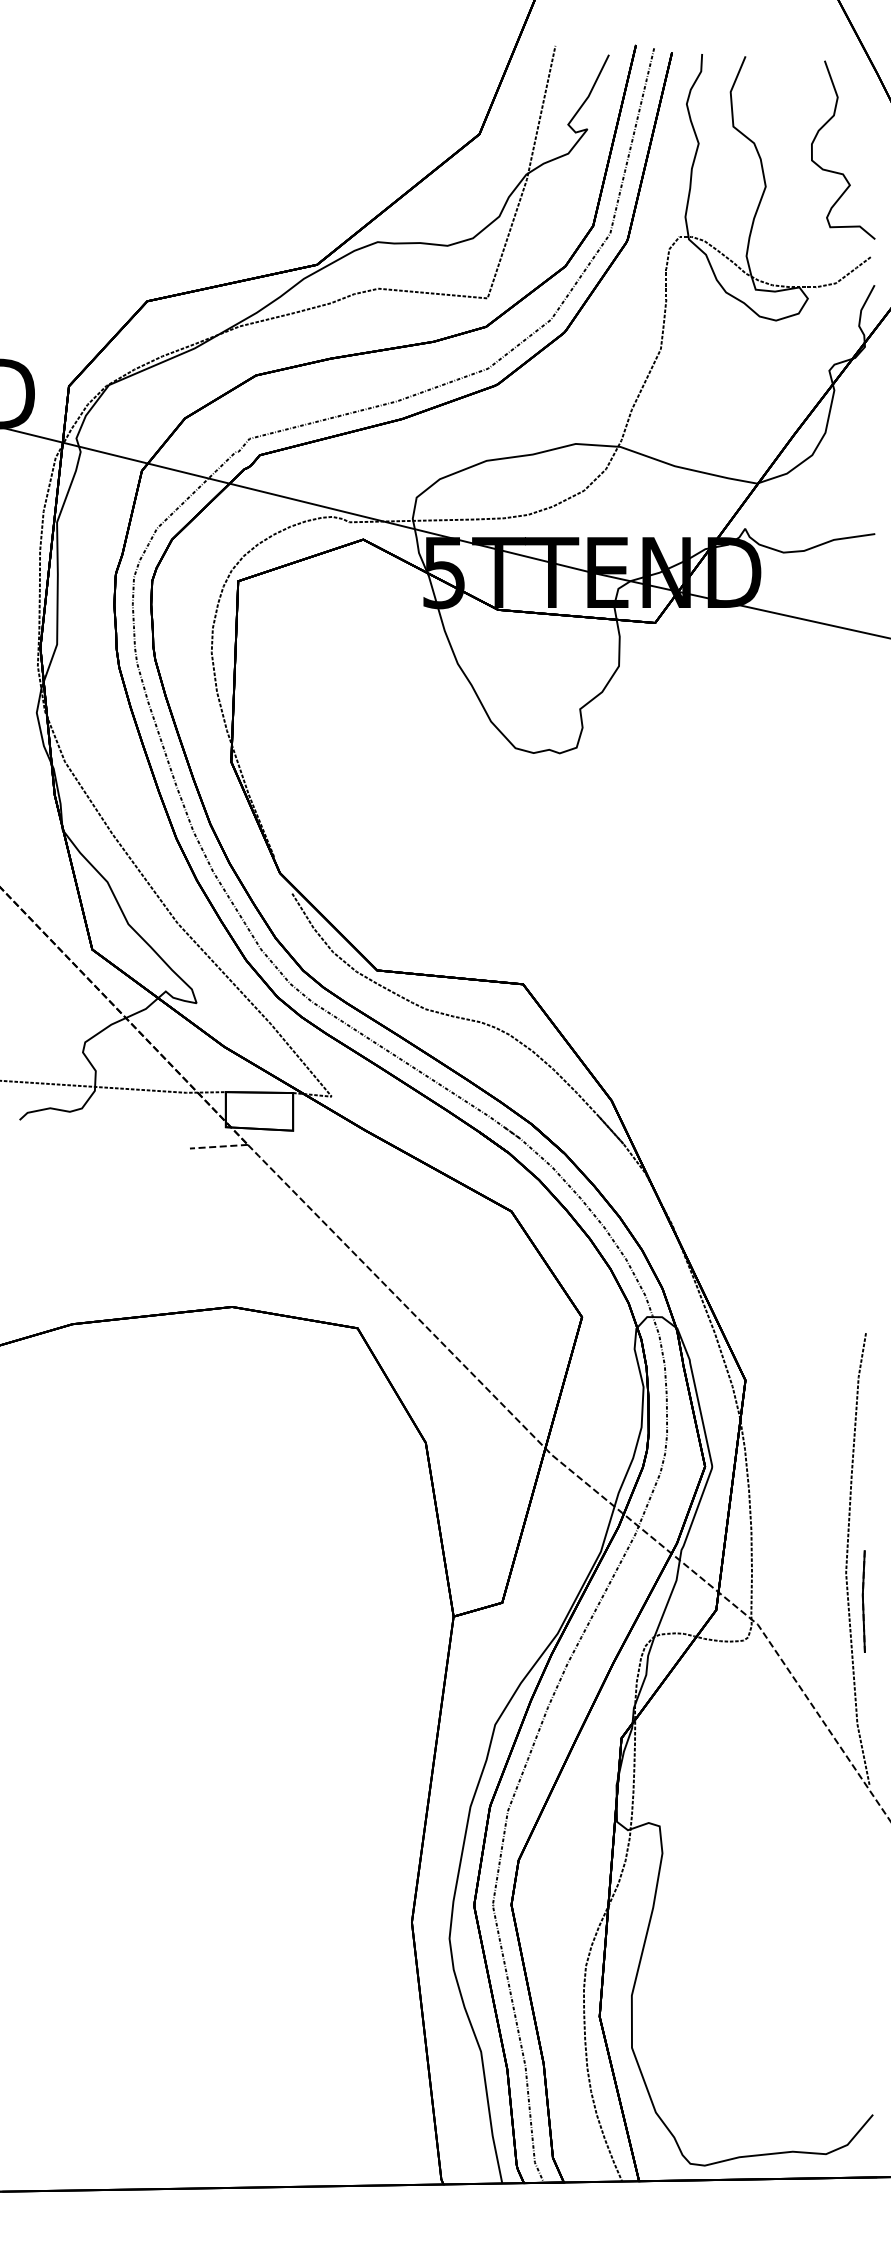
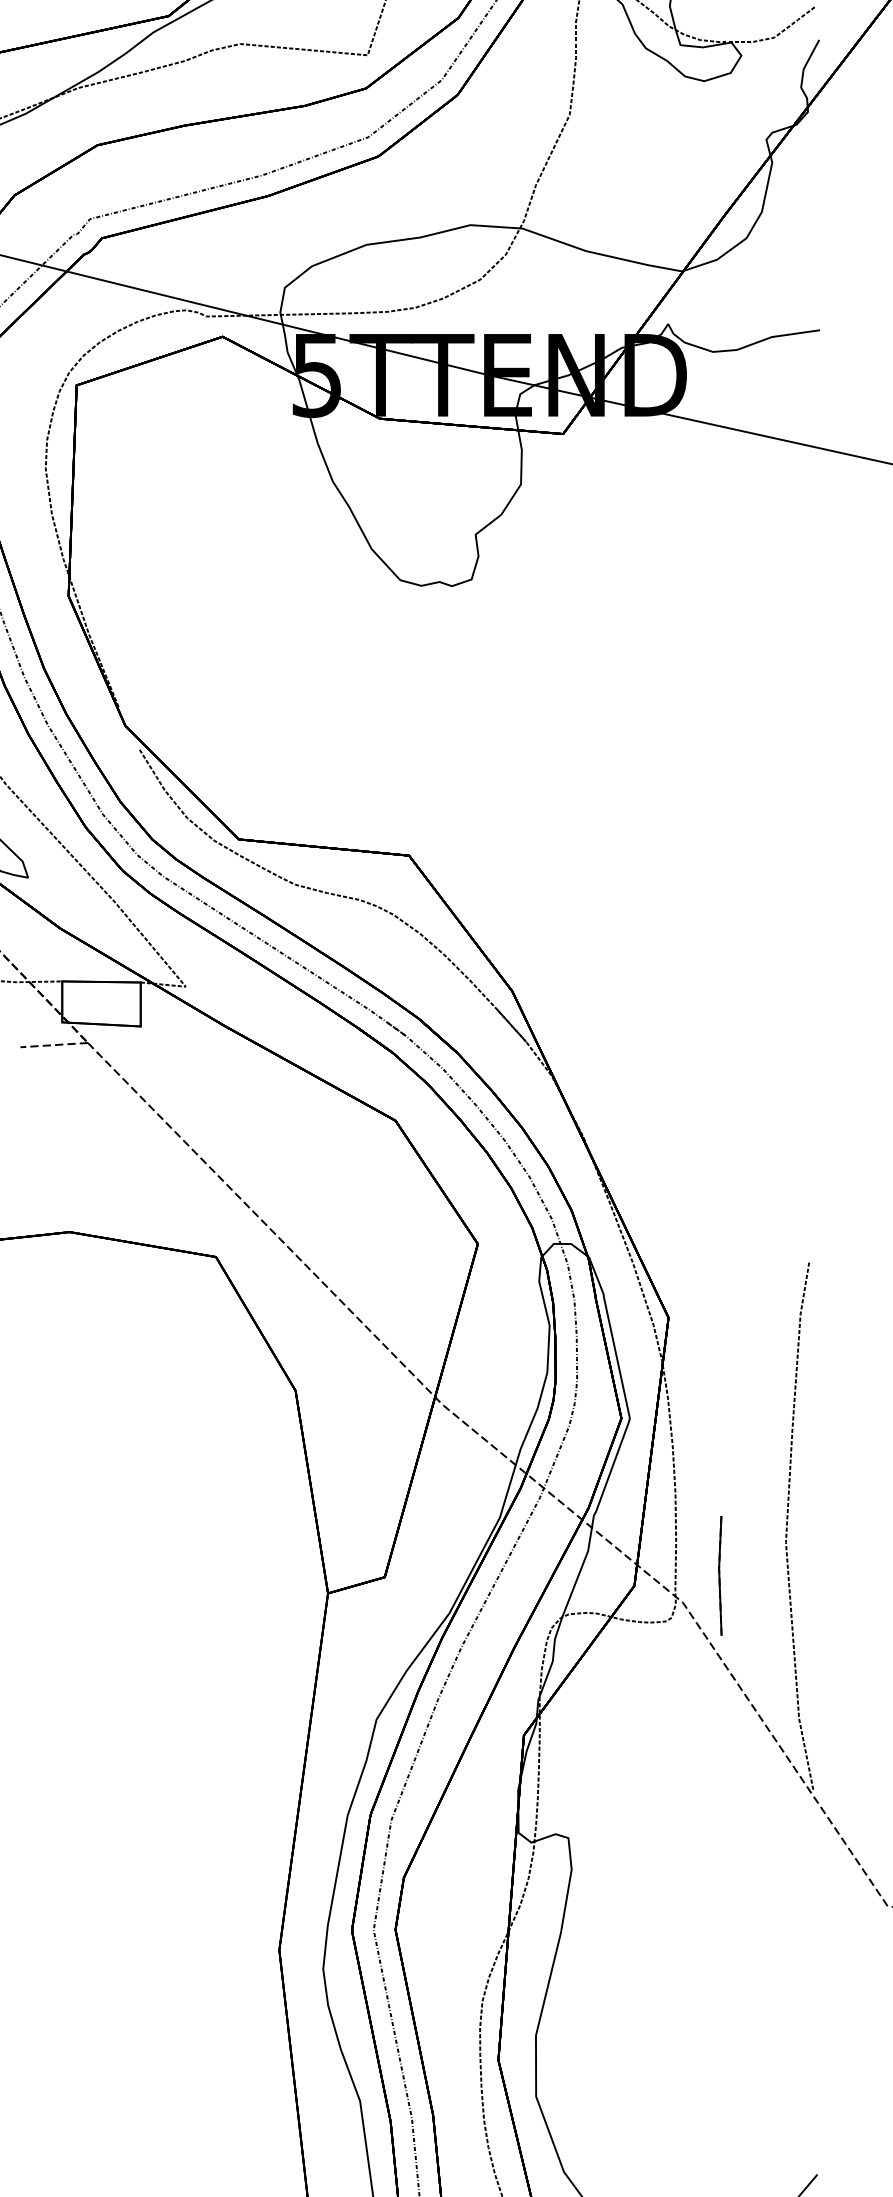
part: (863, 1601) -> (719, 1575), moved

